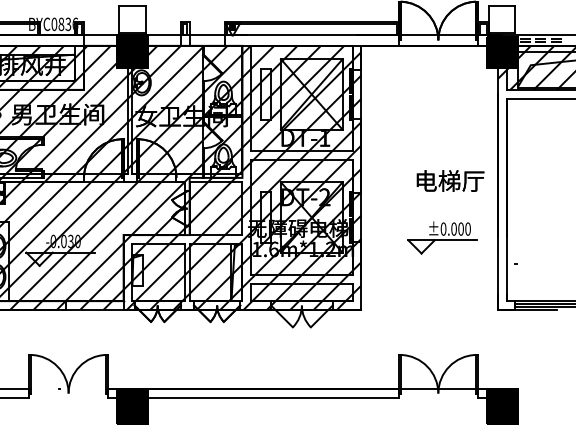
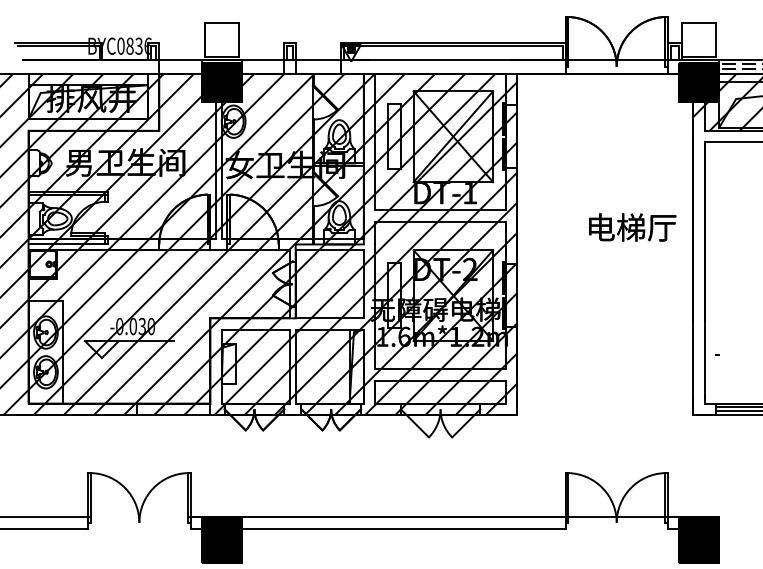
text: (450, 181) -> (632, 227), moved
part: (442, 237) -> (622, 321), removed

